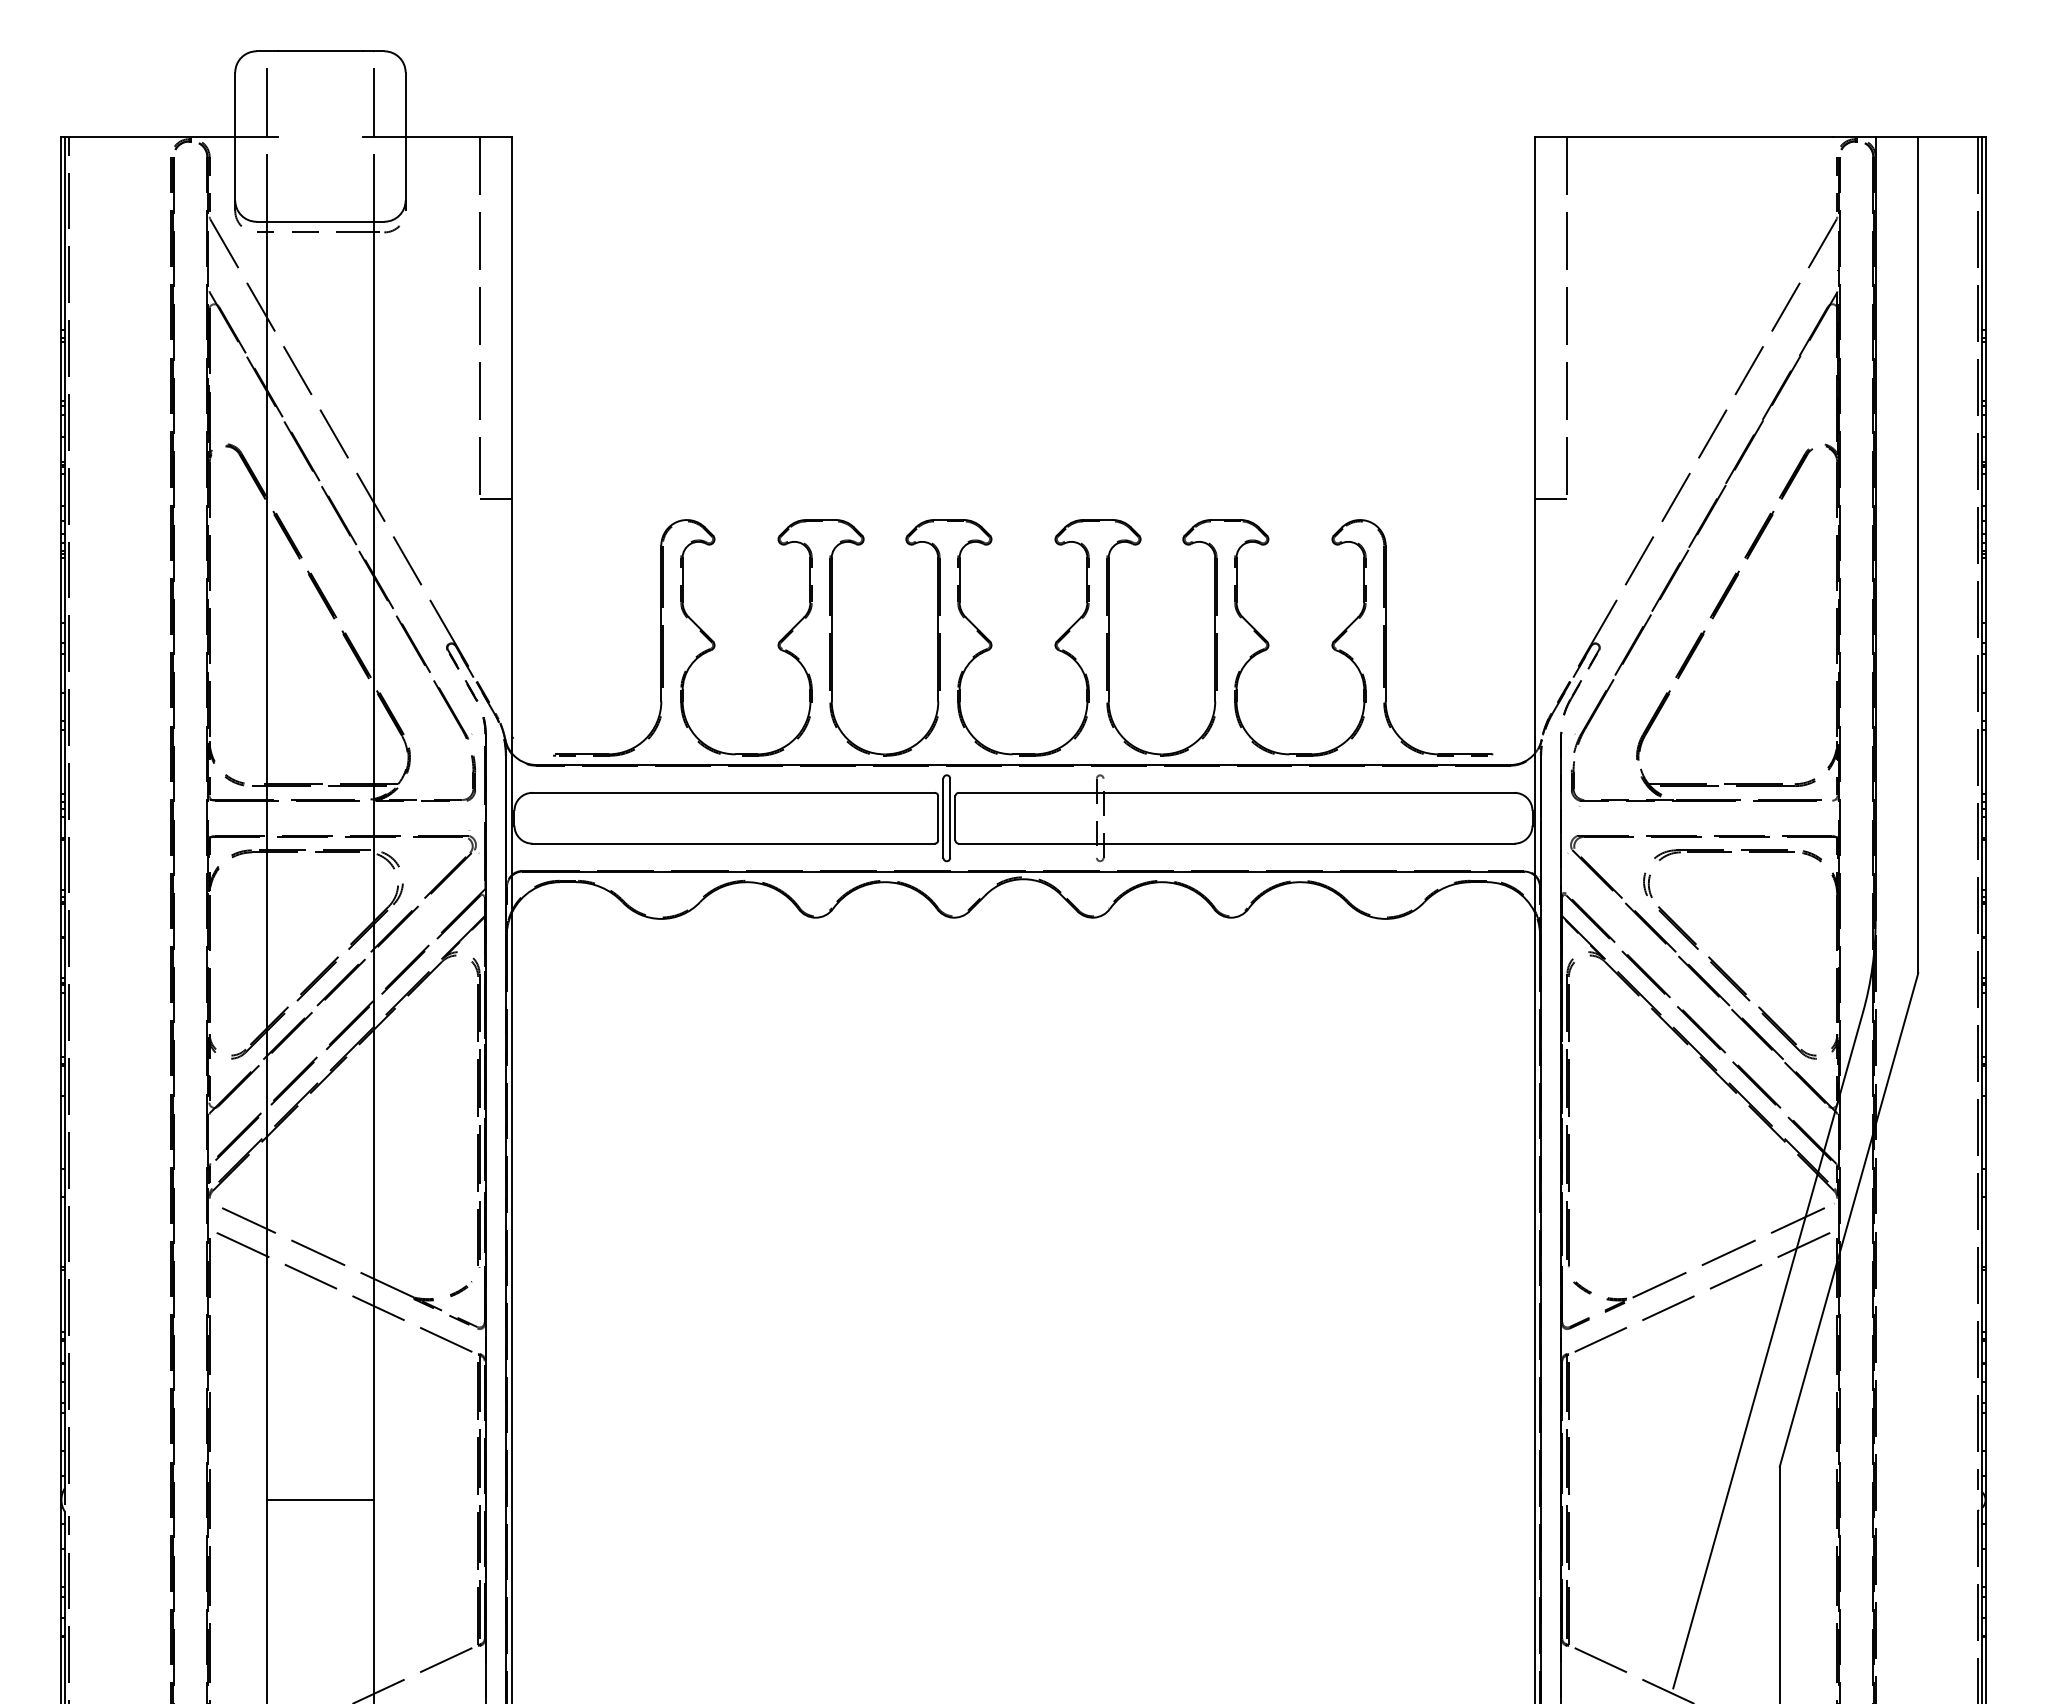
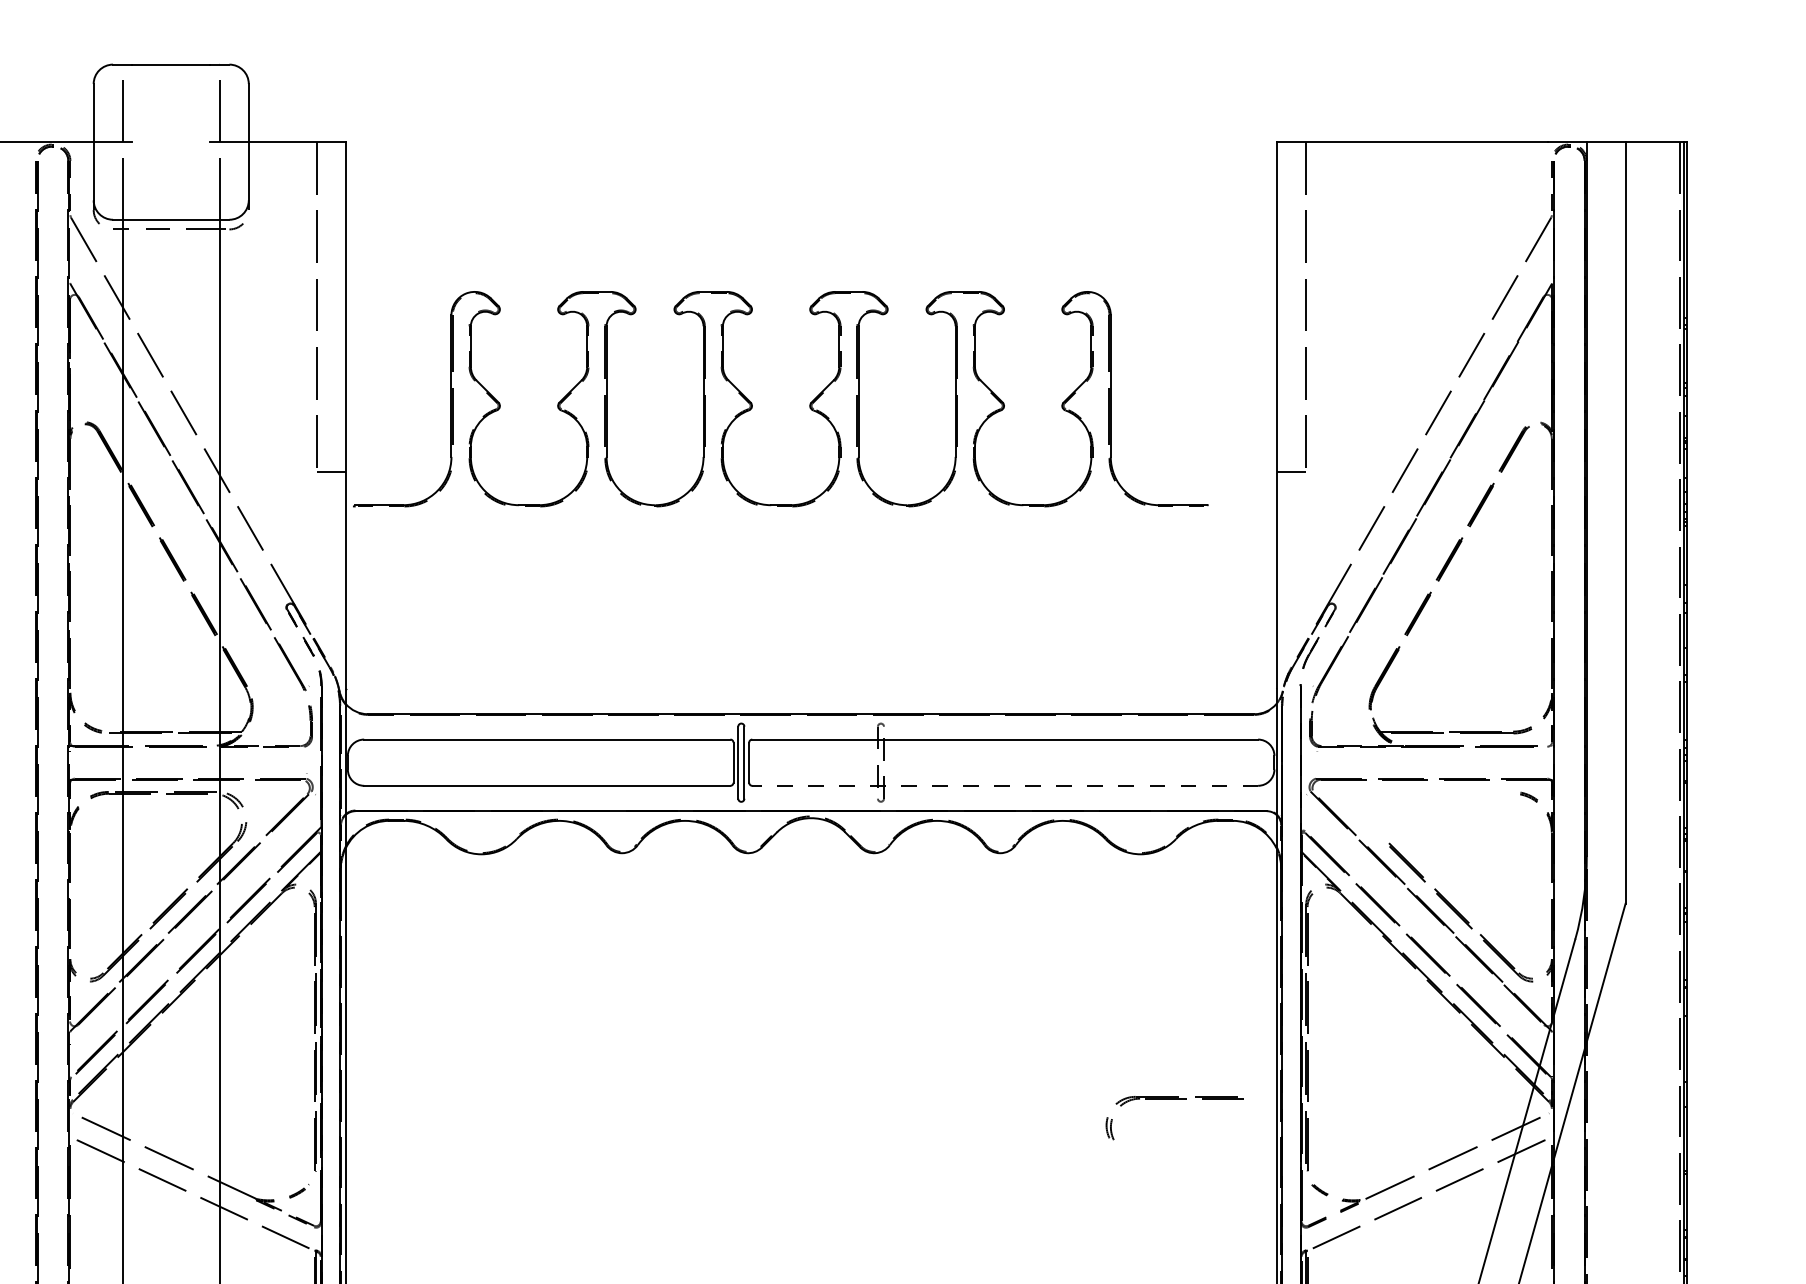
part: (992, 643) -> (752, 404), moved
line: (1236, 843) -> (1005, 785), solid -> dashed
part: (1718, 852) -> (1174, 1098), moved

